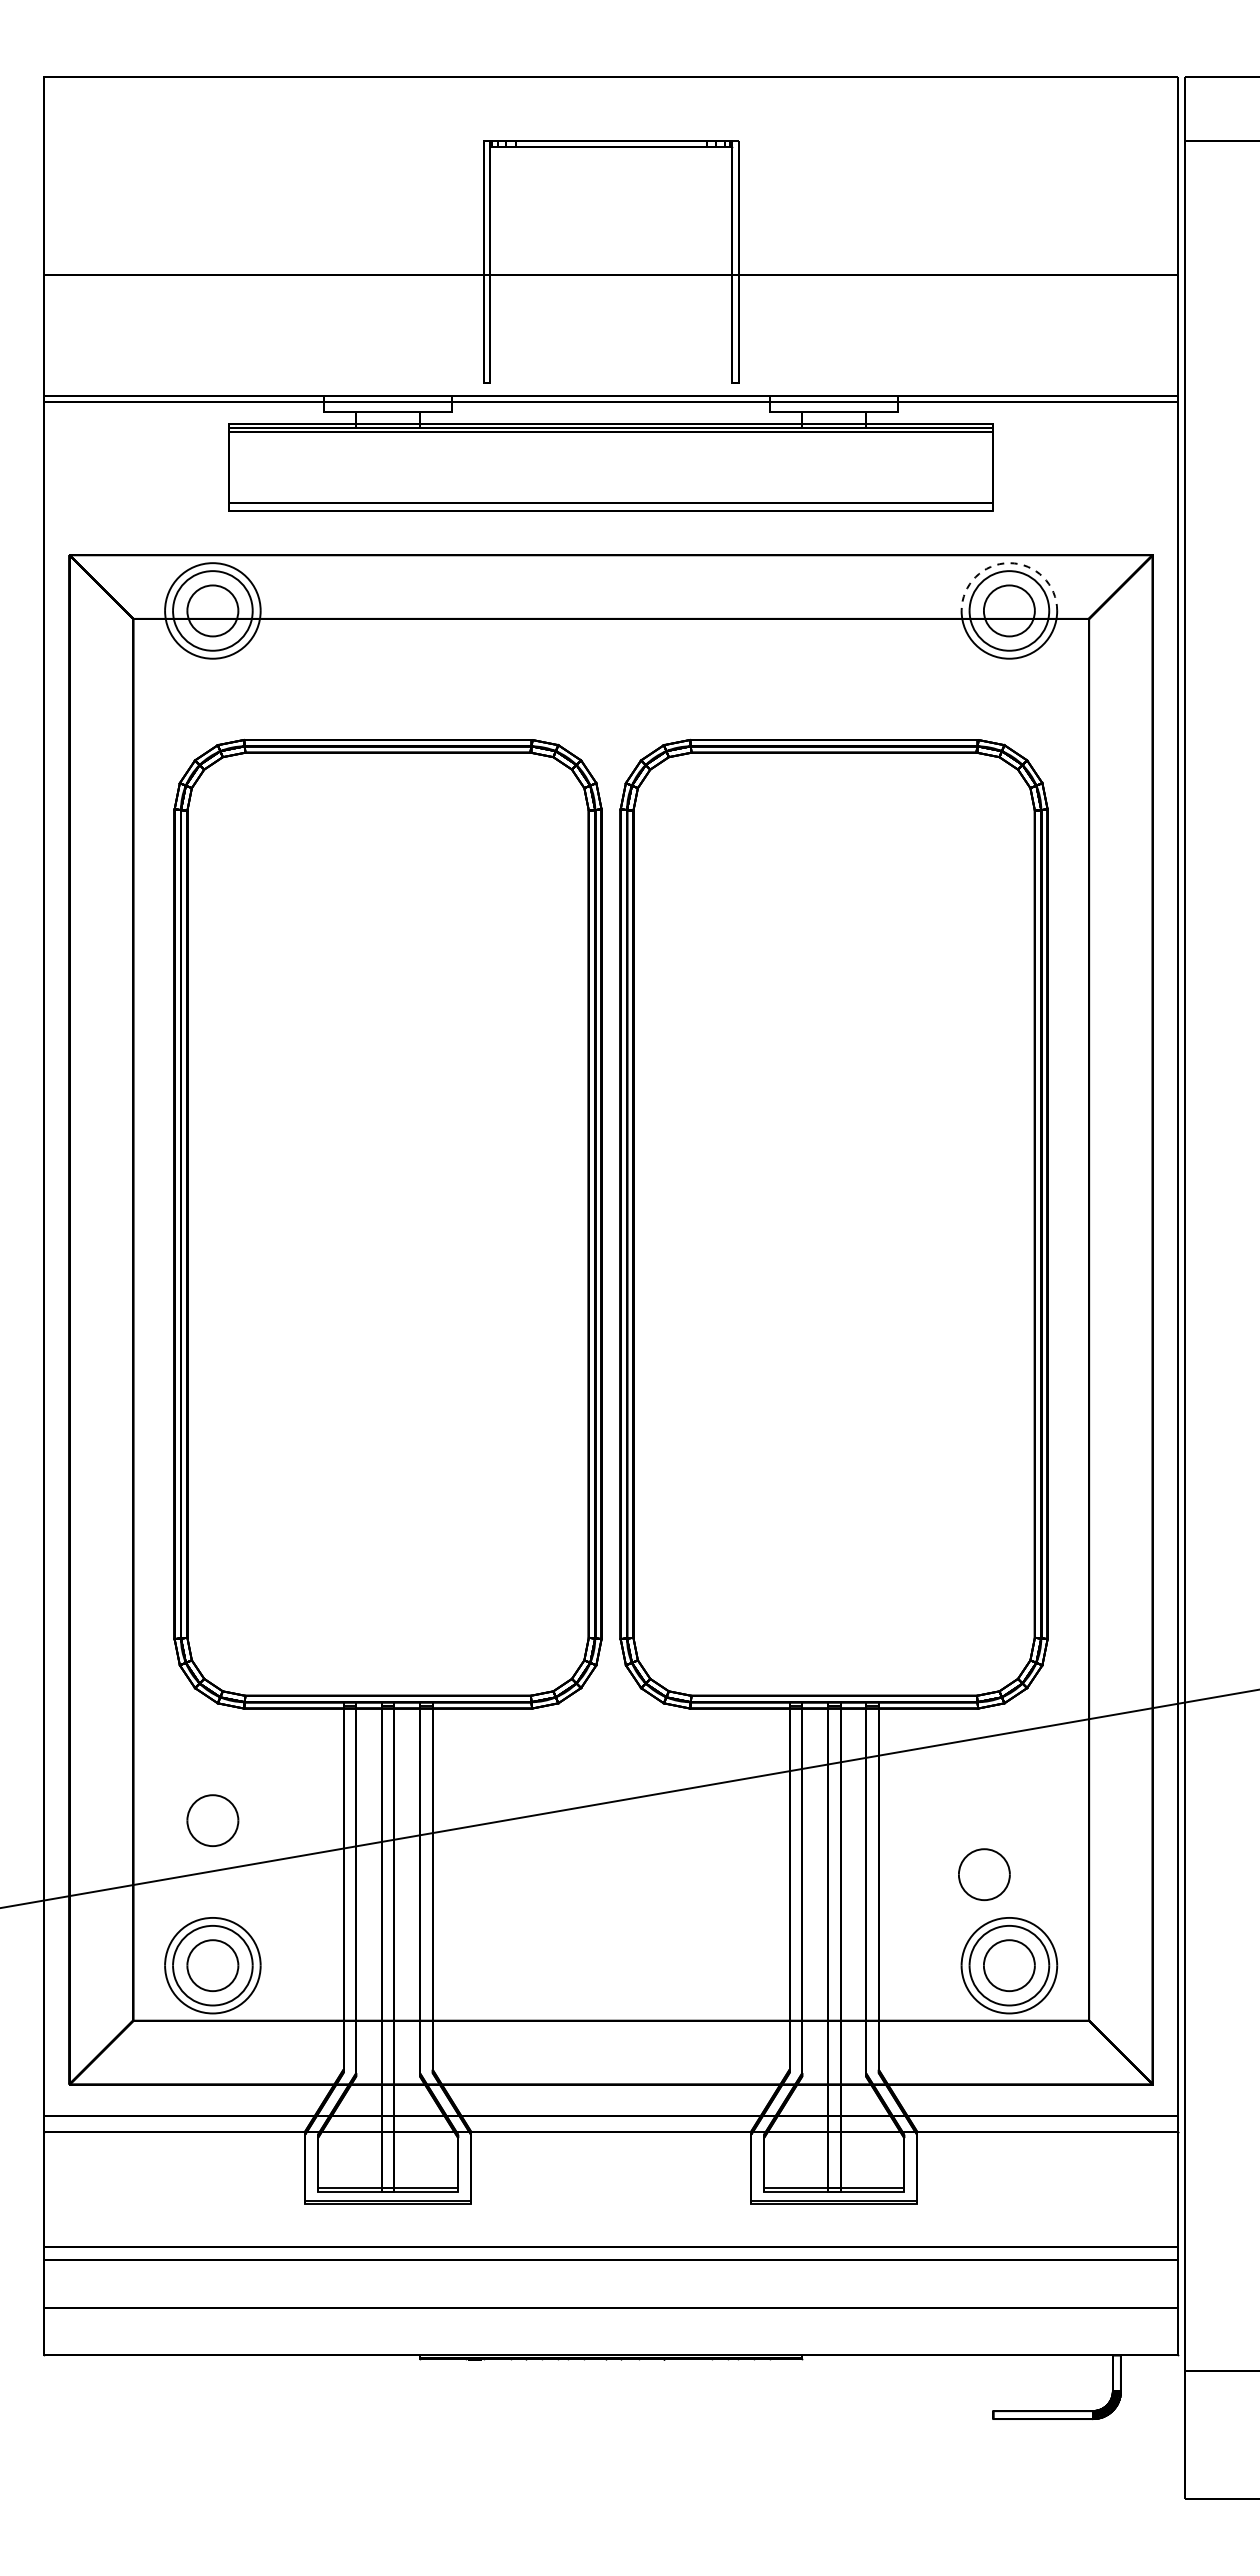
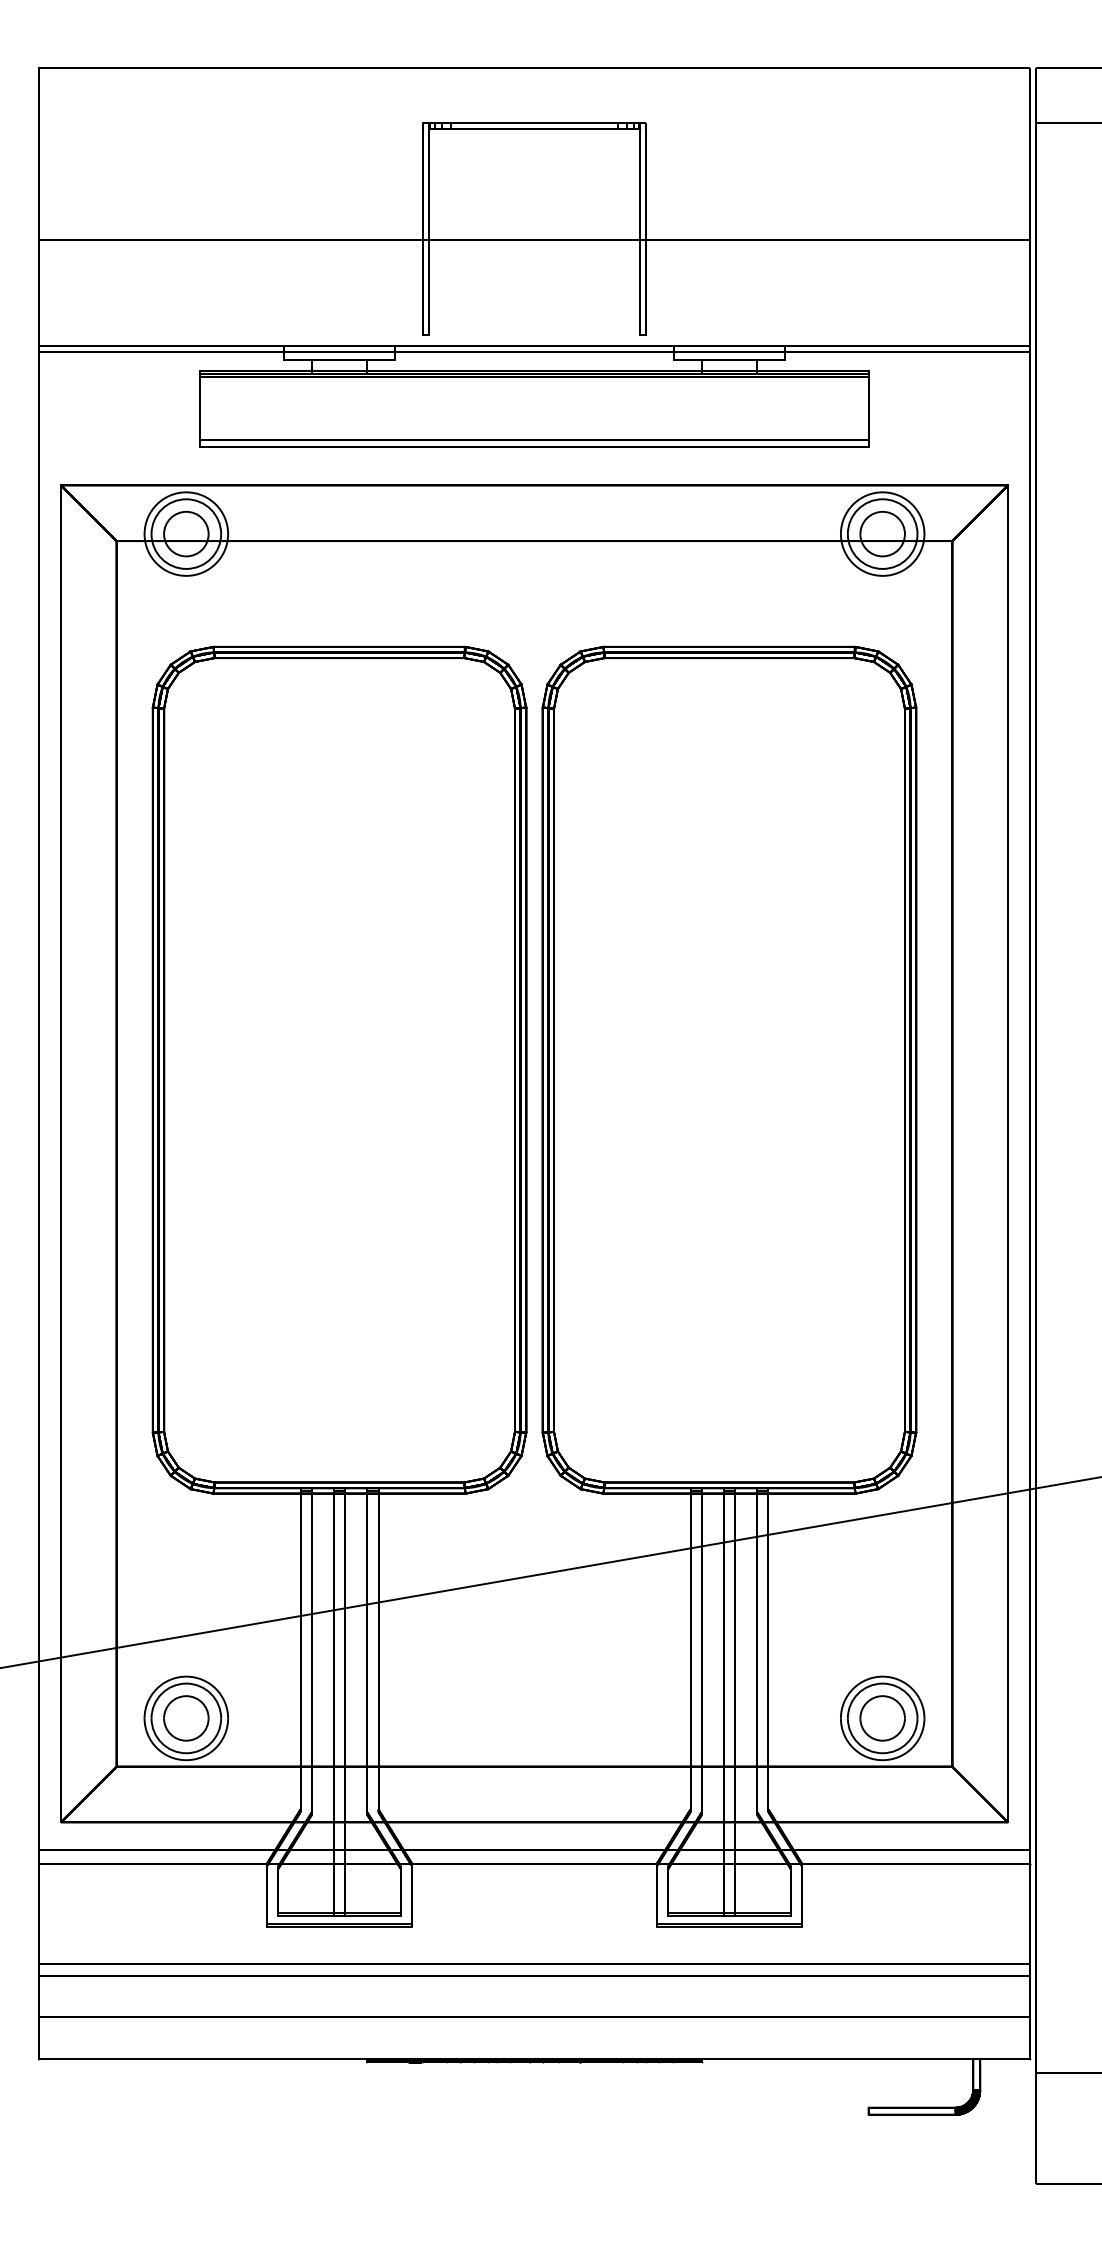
arc: (1009, 563) -> (882, 492), dashed -> solid
part: (212, 1820) -> (186, 1591), removed
part: (984, 1874) -> (860, 1638), removed

